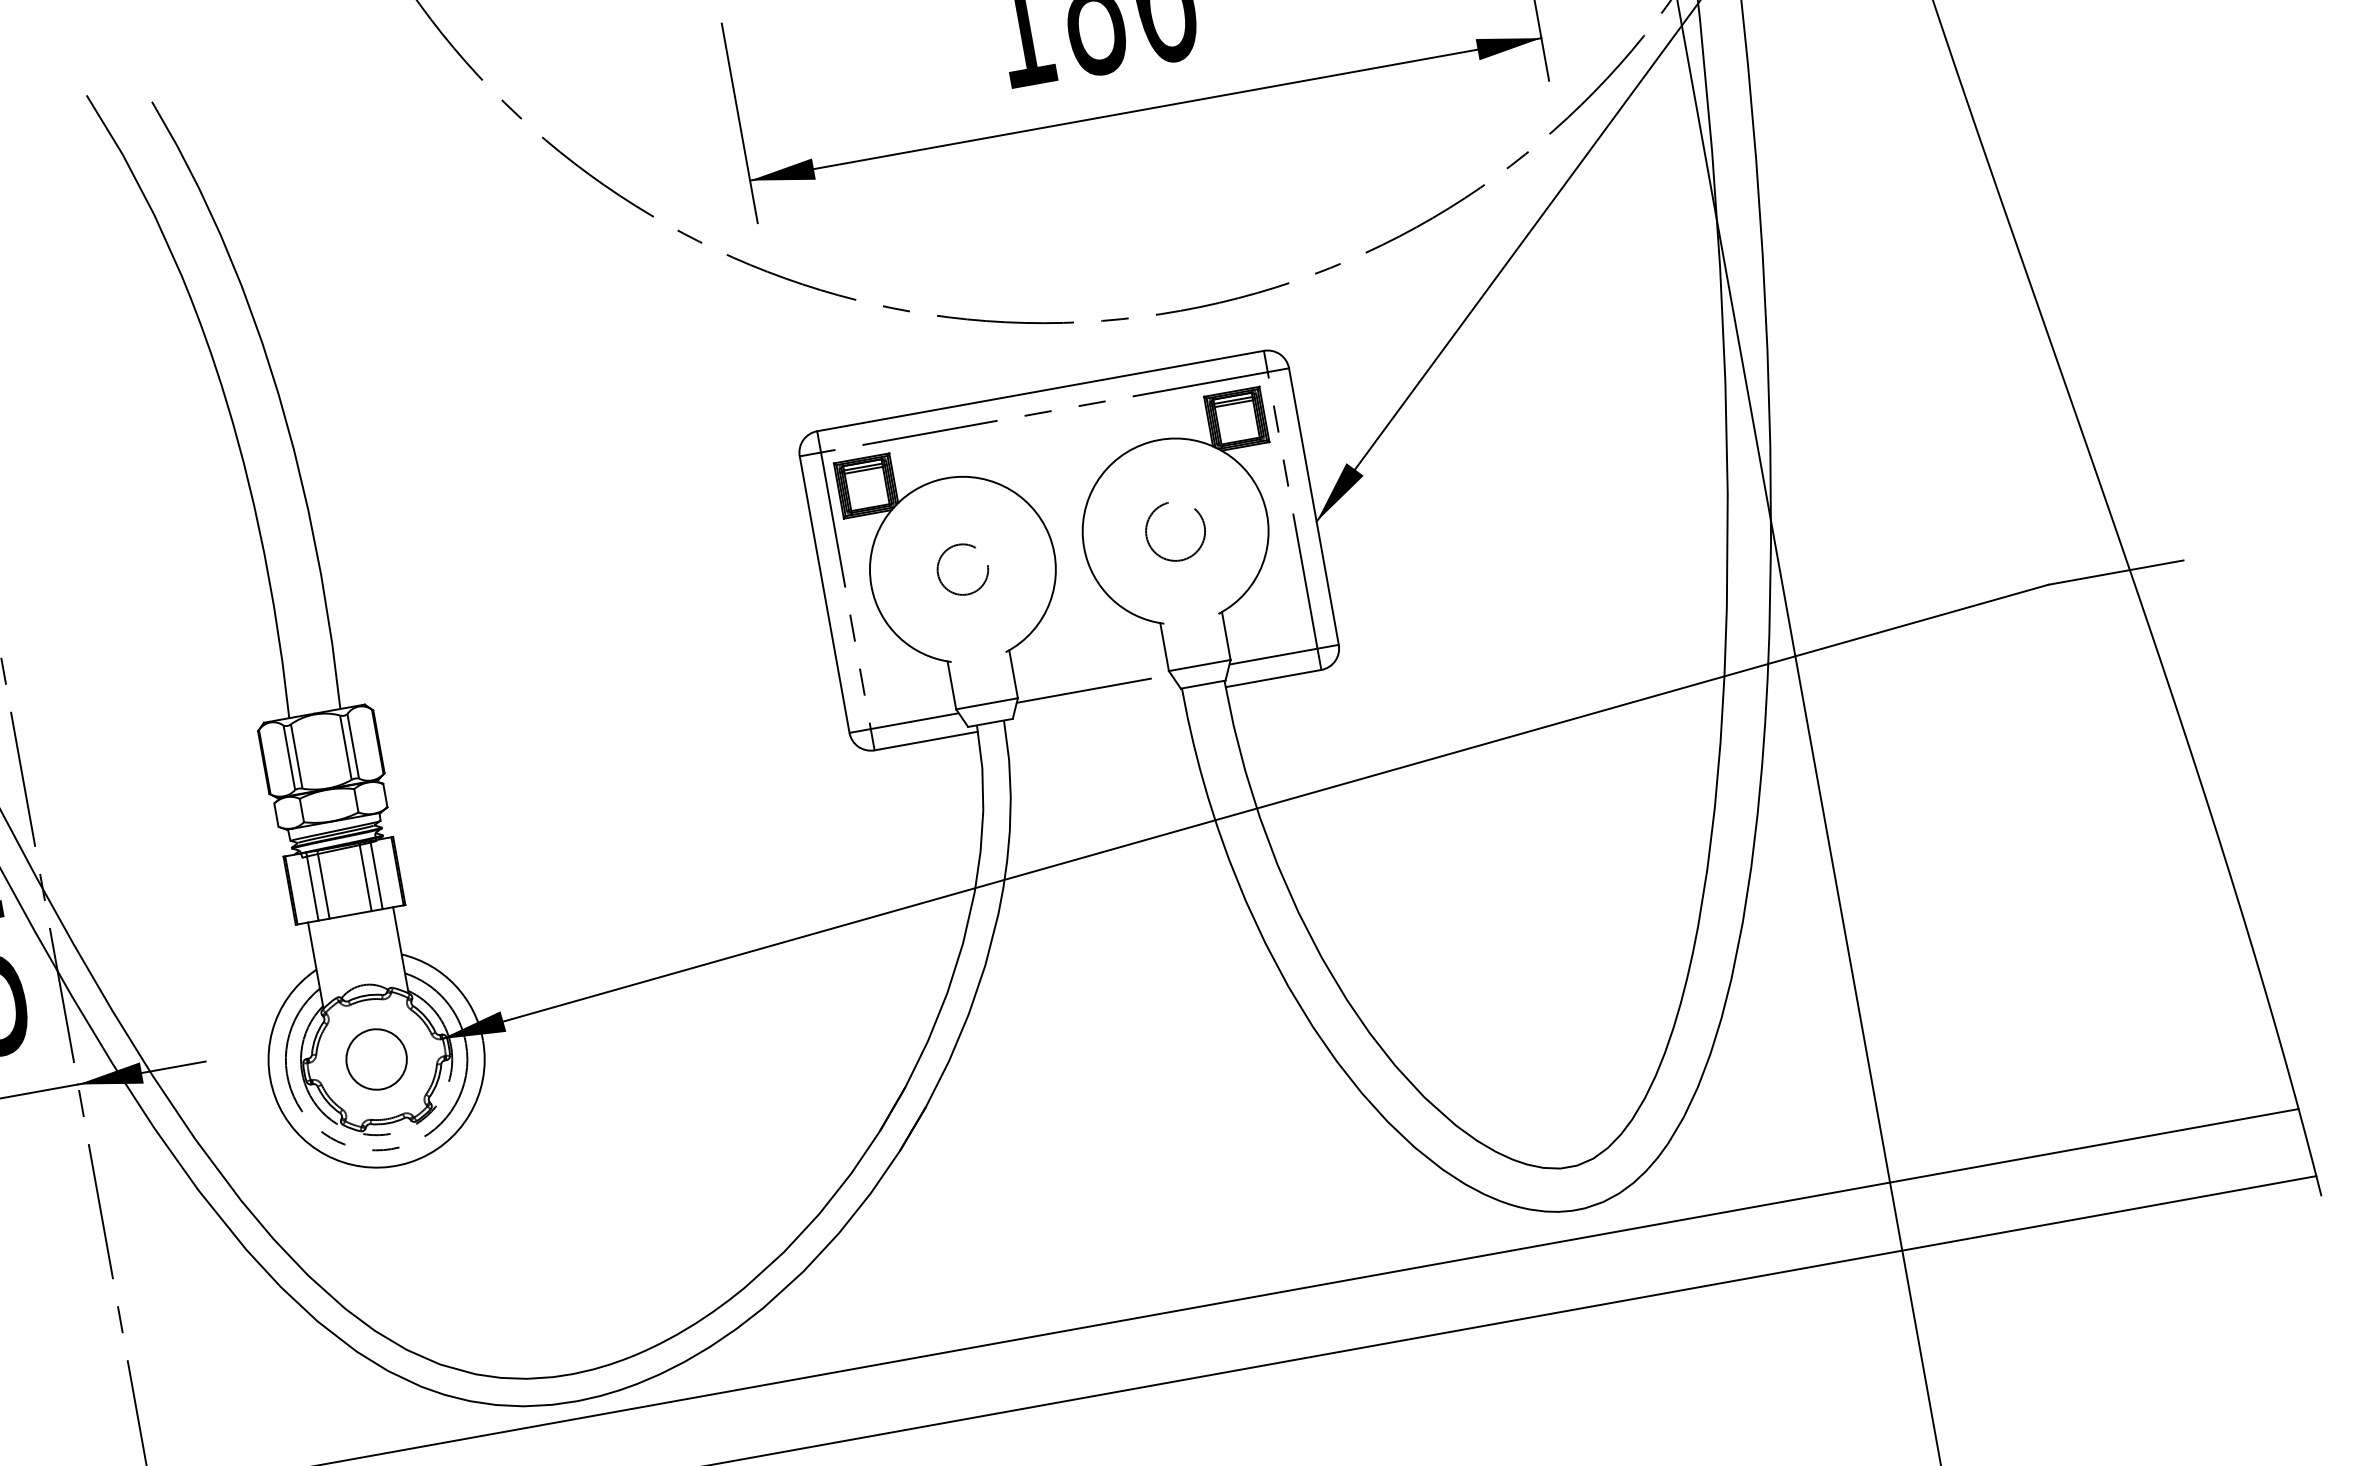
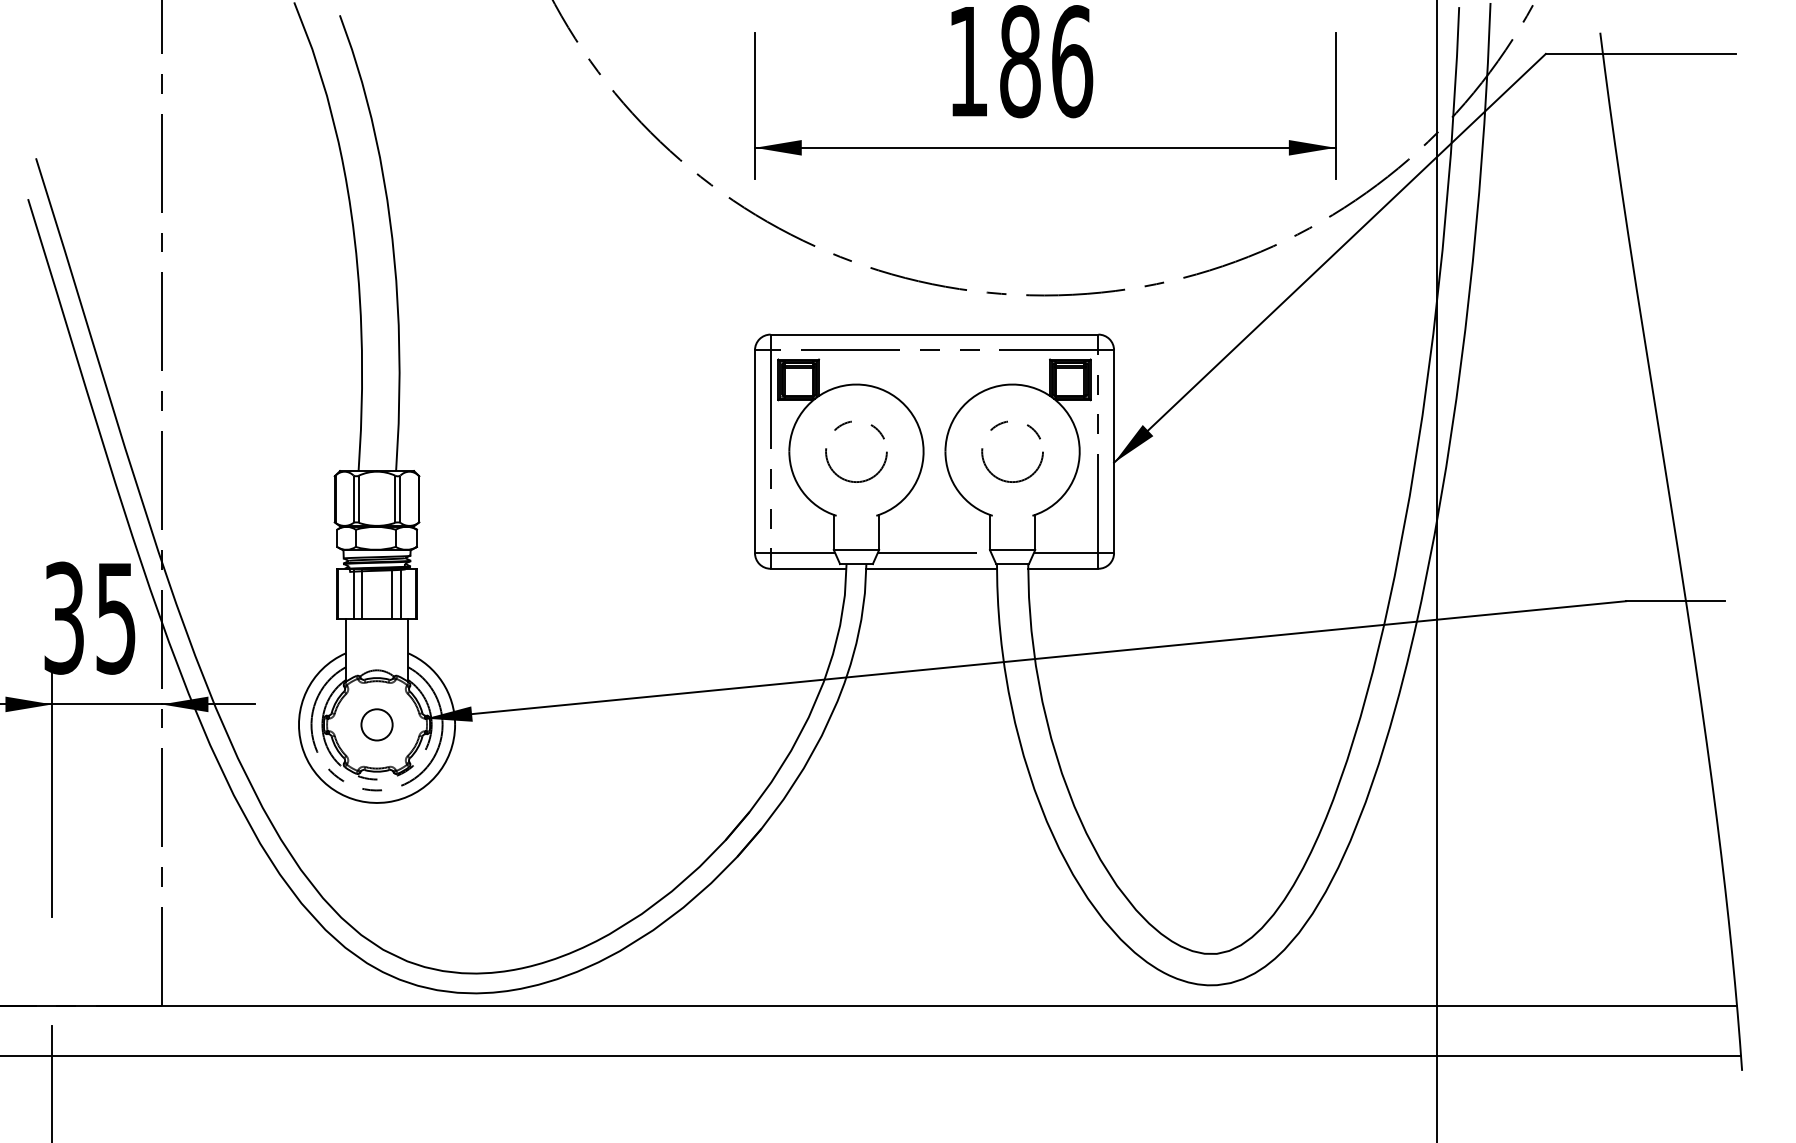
circle: (1175, 531) -> (1012, 451), size x1.43
circle: (962, 569) -> (856, 451), size x1.67
line: (1093, 710) -> (931, 568), added
circle: (375, 1059) -> (376, 724), size x0.71

